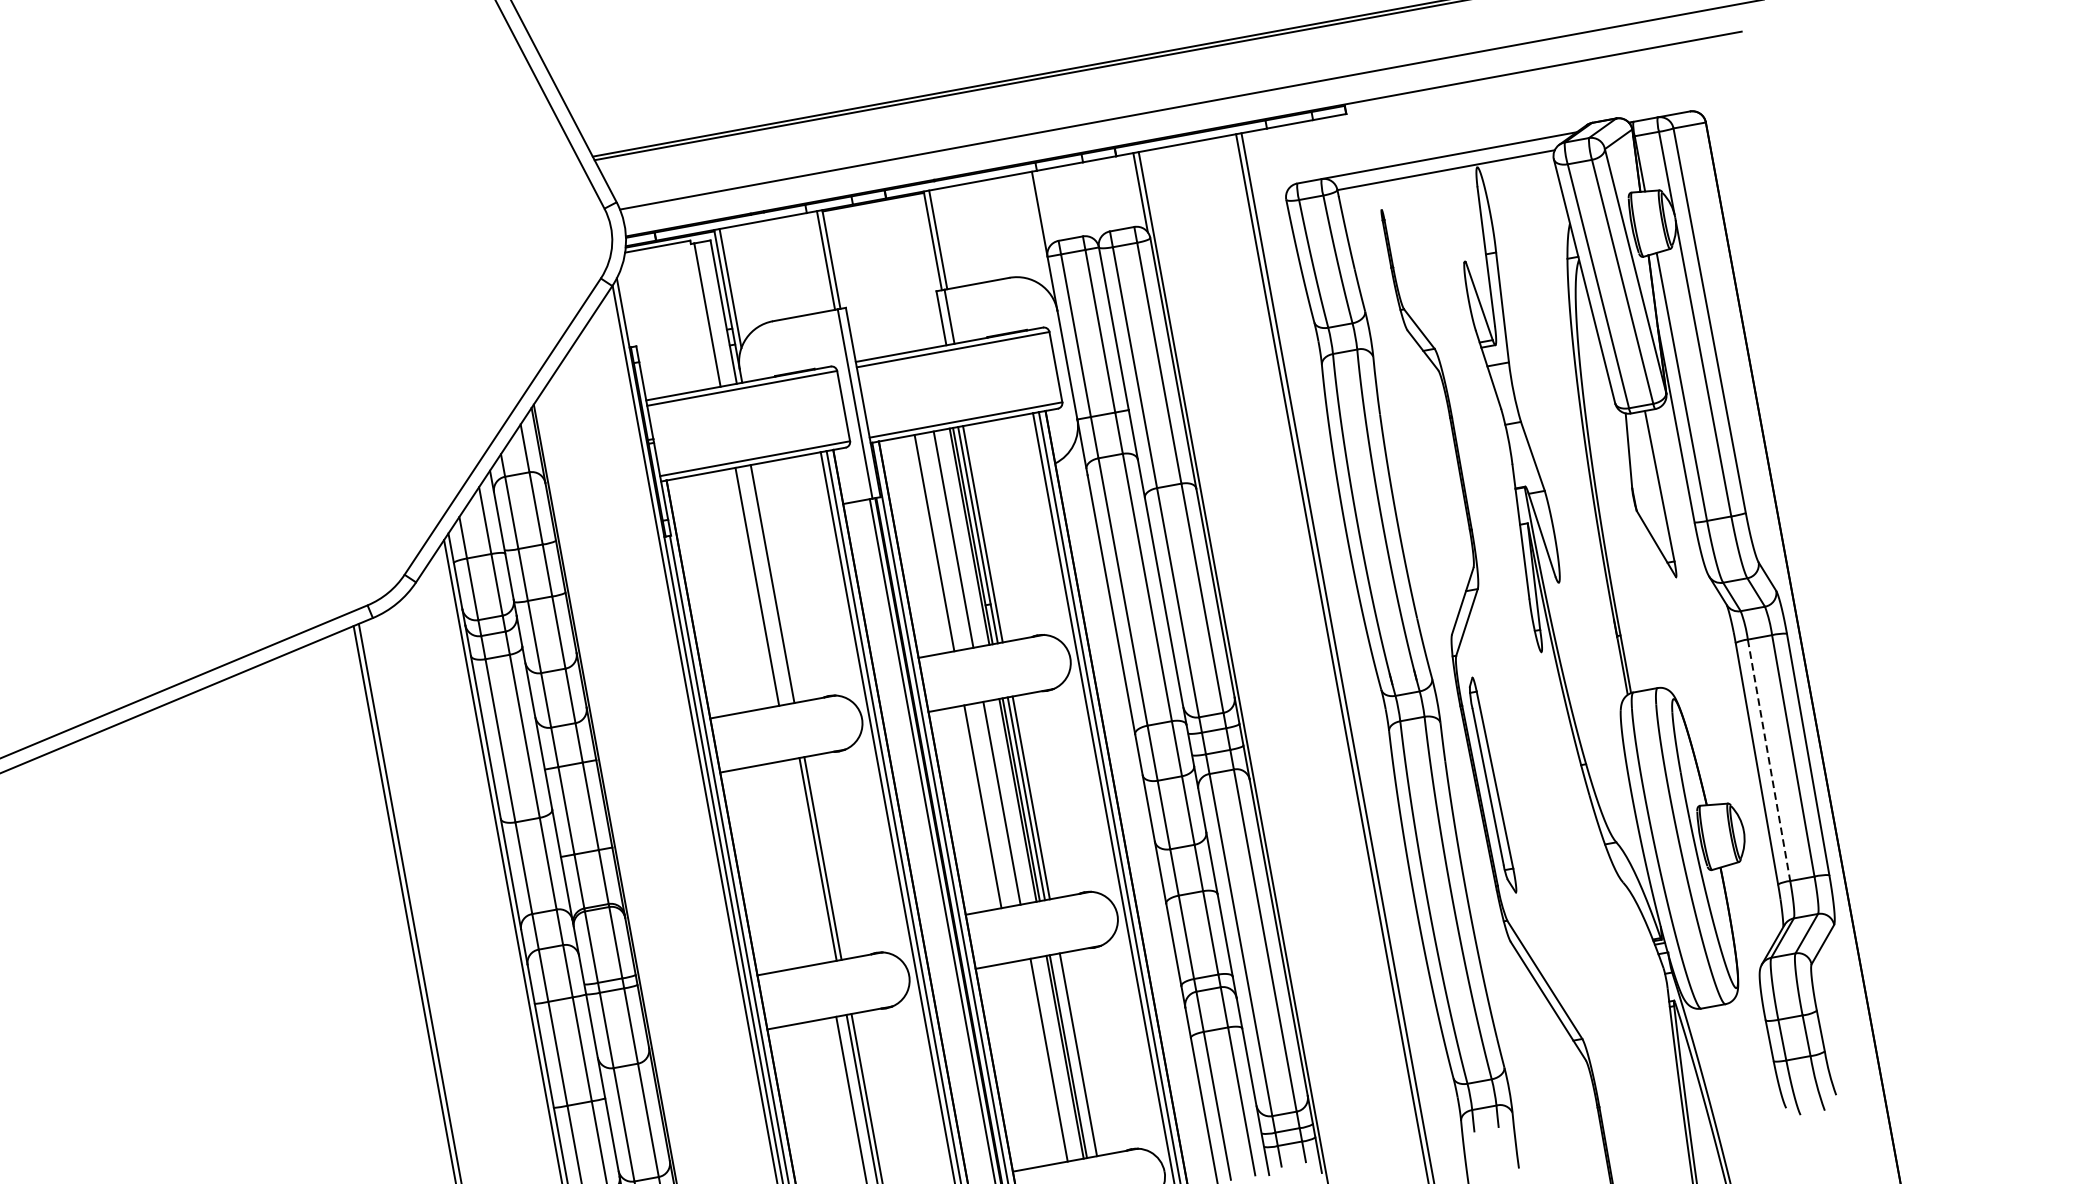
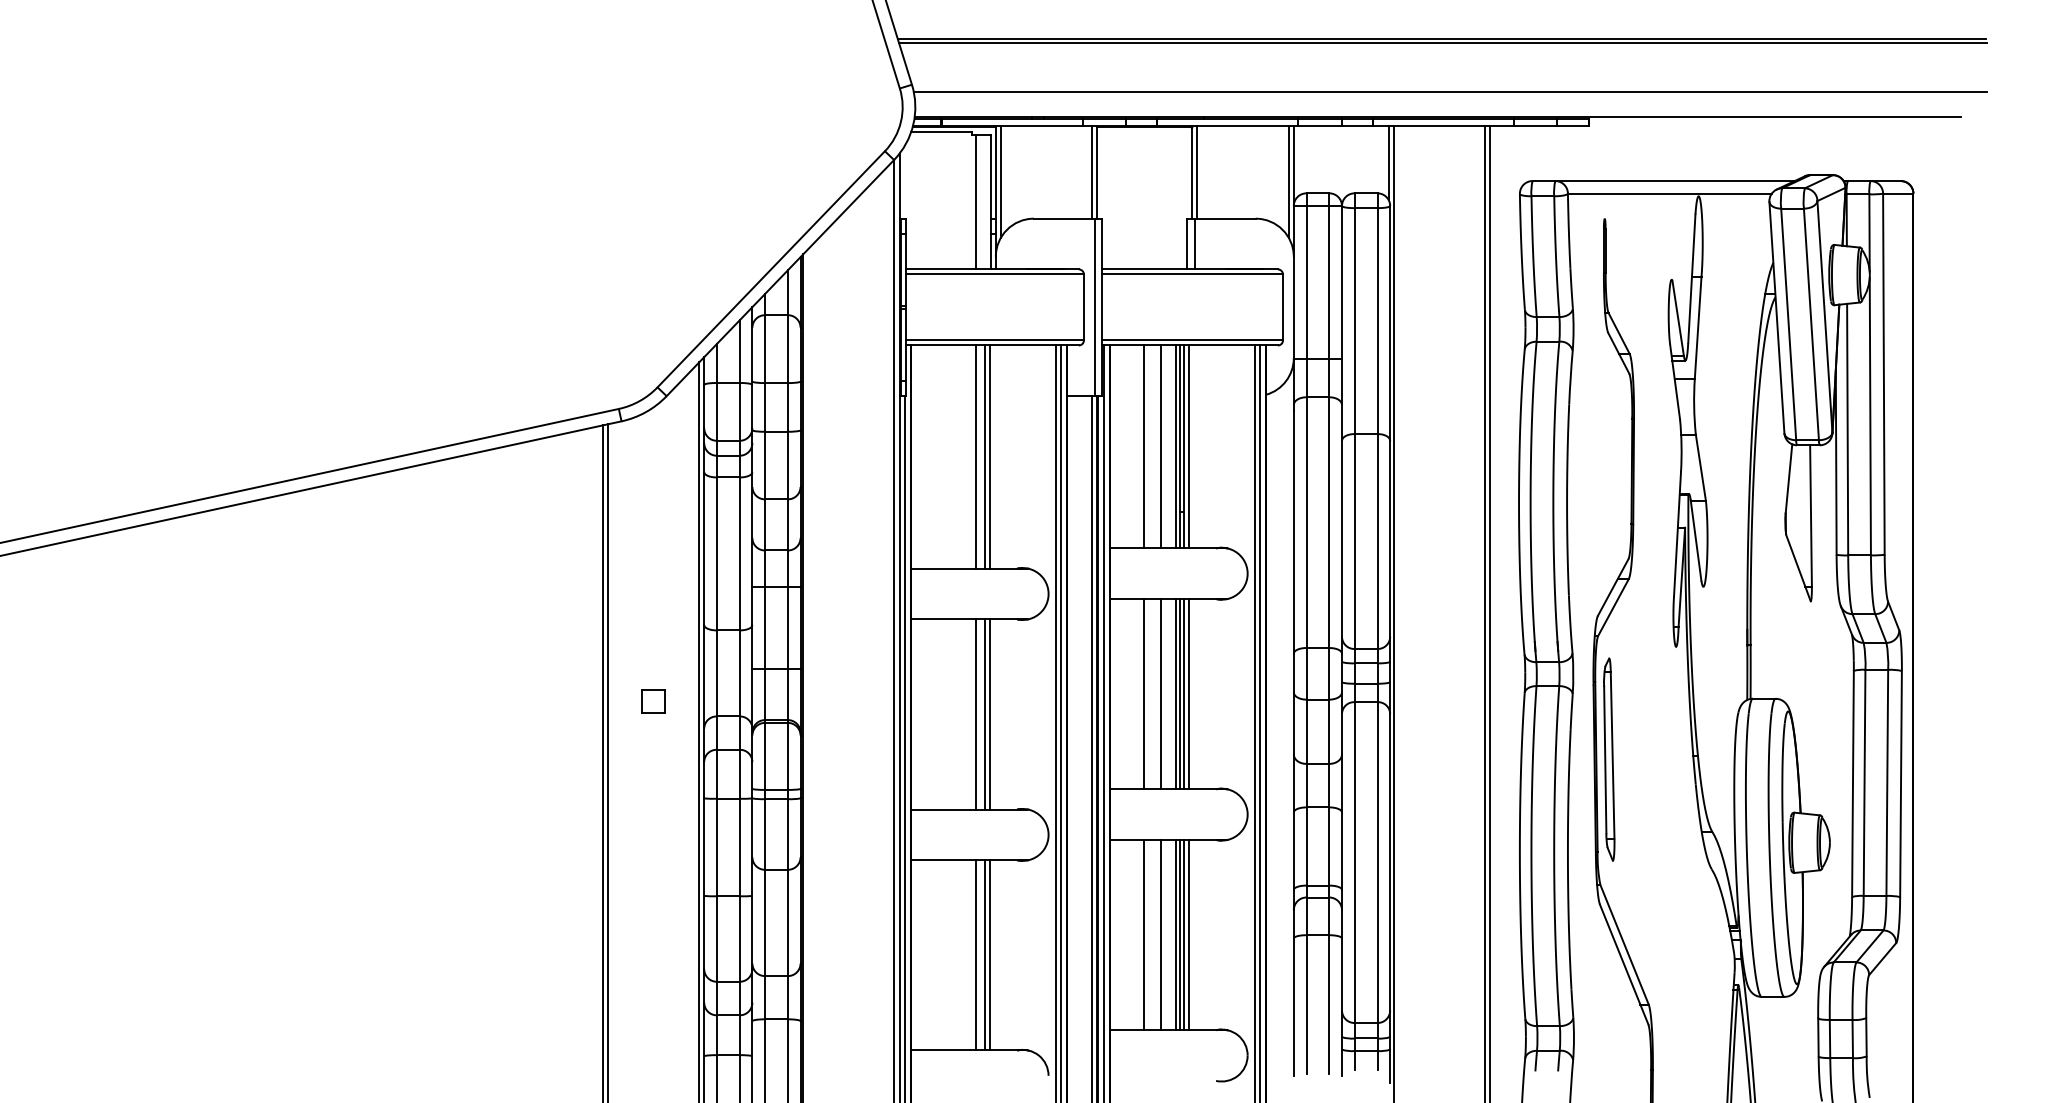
line: (1037, 231) -> (1288, 181), added
line: (767, 584) -> (985, 456), added
line: (1769, 760) -> (1864, 783), dashed -> solid
line: (807, 861) -> (975, 714), added
part: (461, 910) -> (653, 701), added
line: (1073, 1056) -> (1184, 935), added
line: (1030, 1064) -> (1143, 935), added

